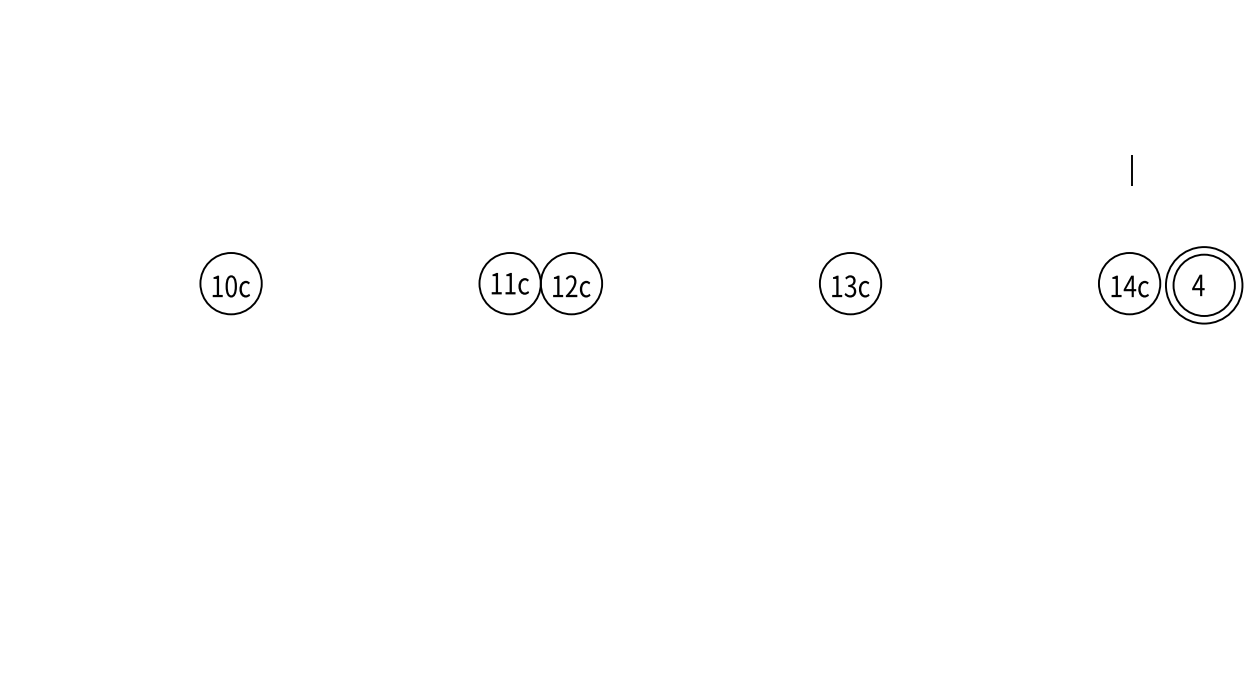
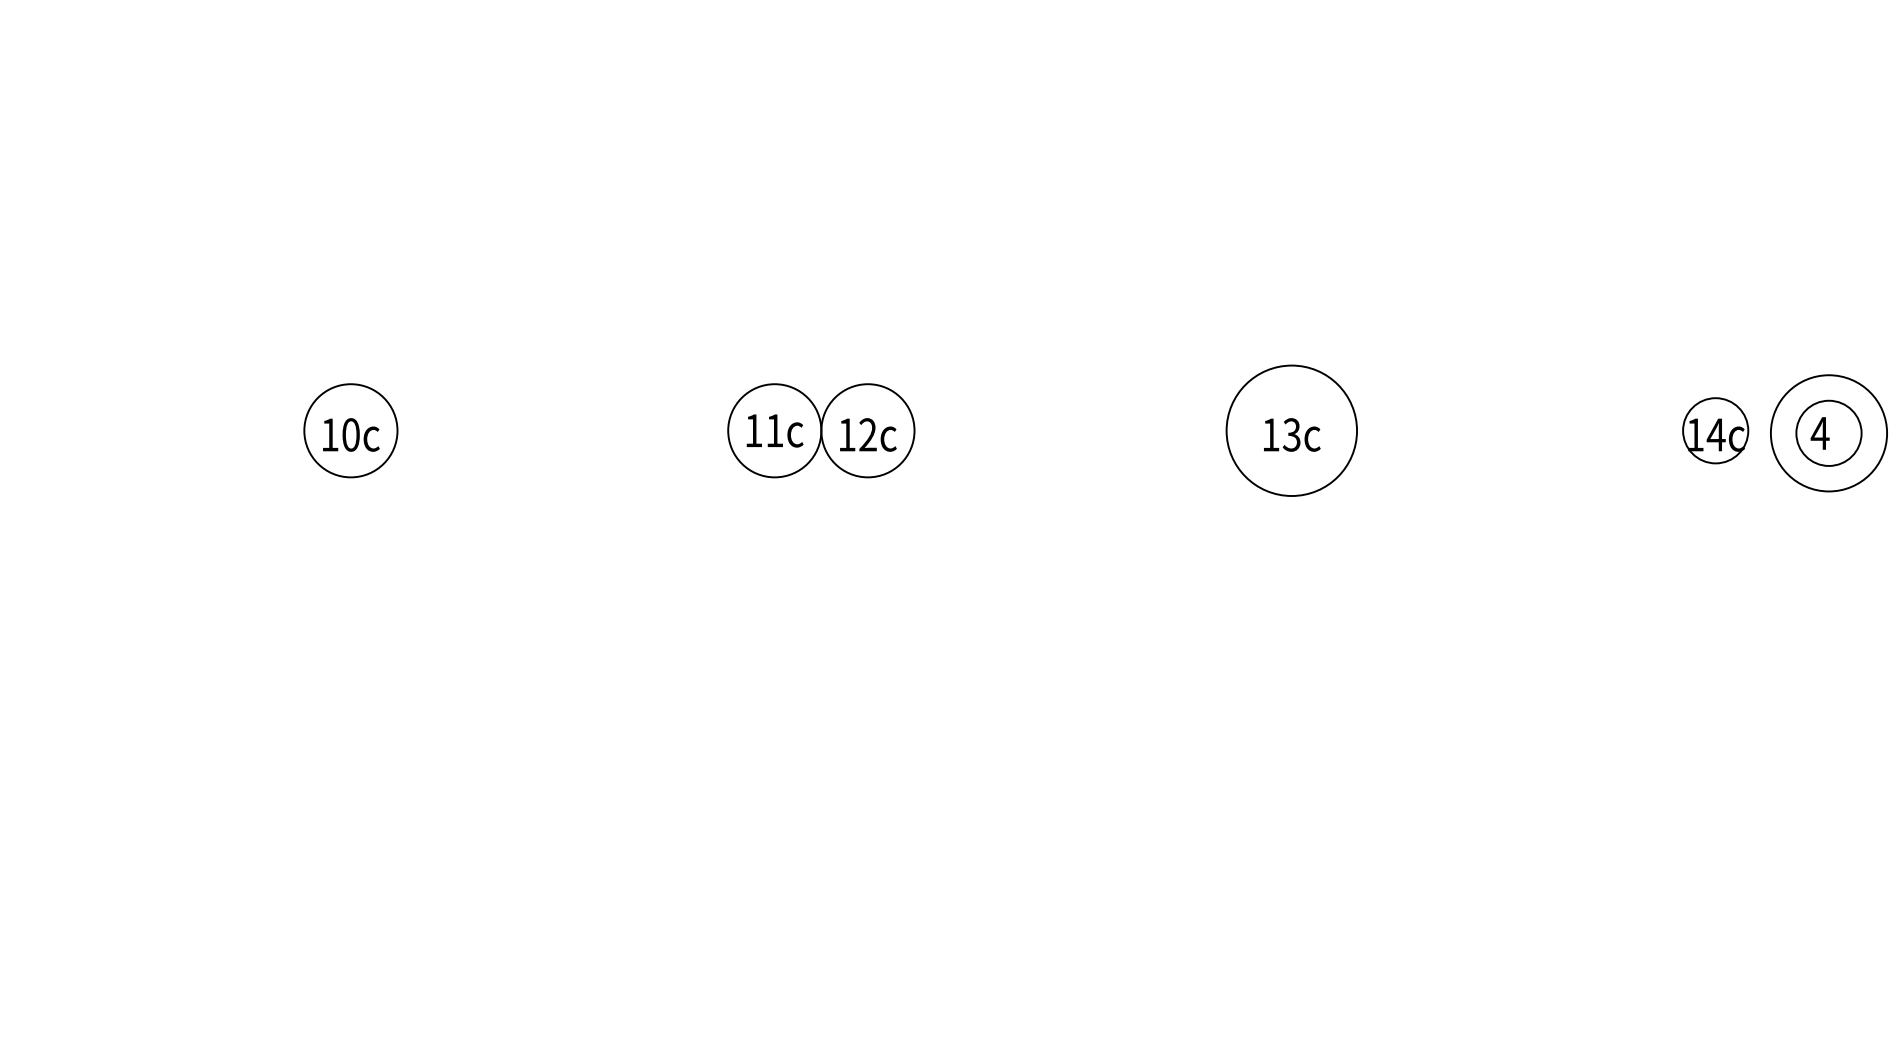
line: (1131, 170) -> (1718, 258), removed
circle: (850, 283) -> (1291, 430), size x1.4
circle: (1129, 283) -> (1715, 430), size x0.7
circle: (1203, 285) -> (1827, 433), size x0.7

